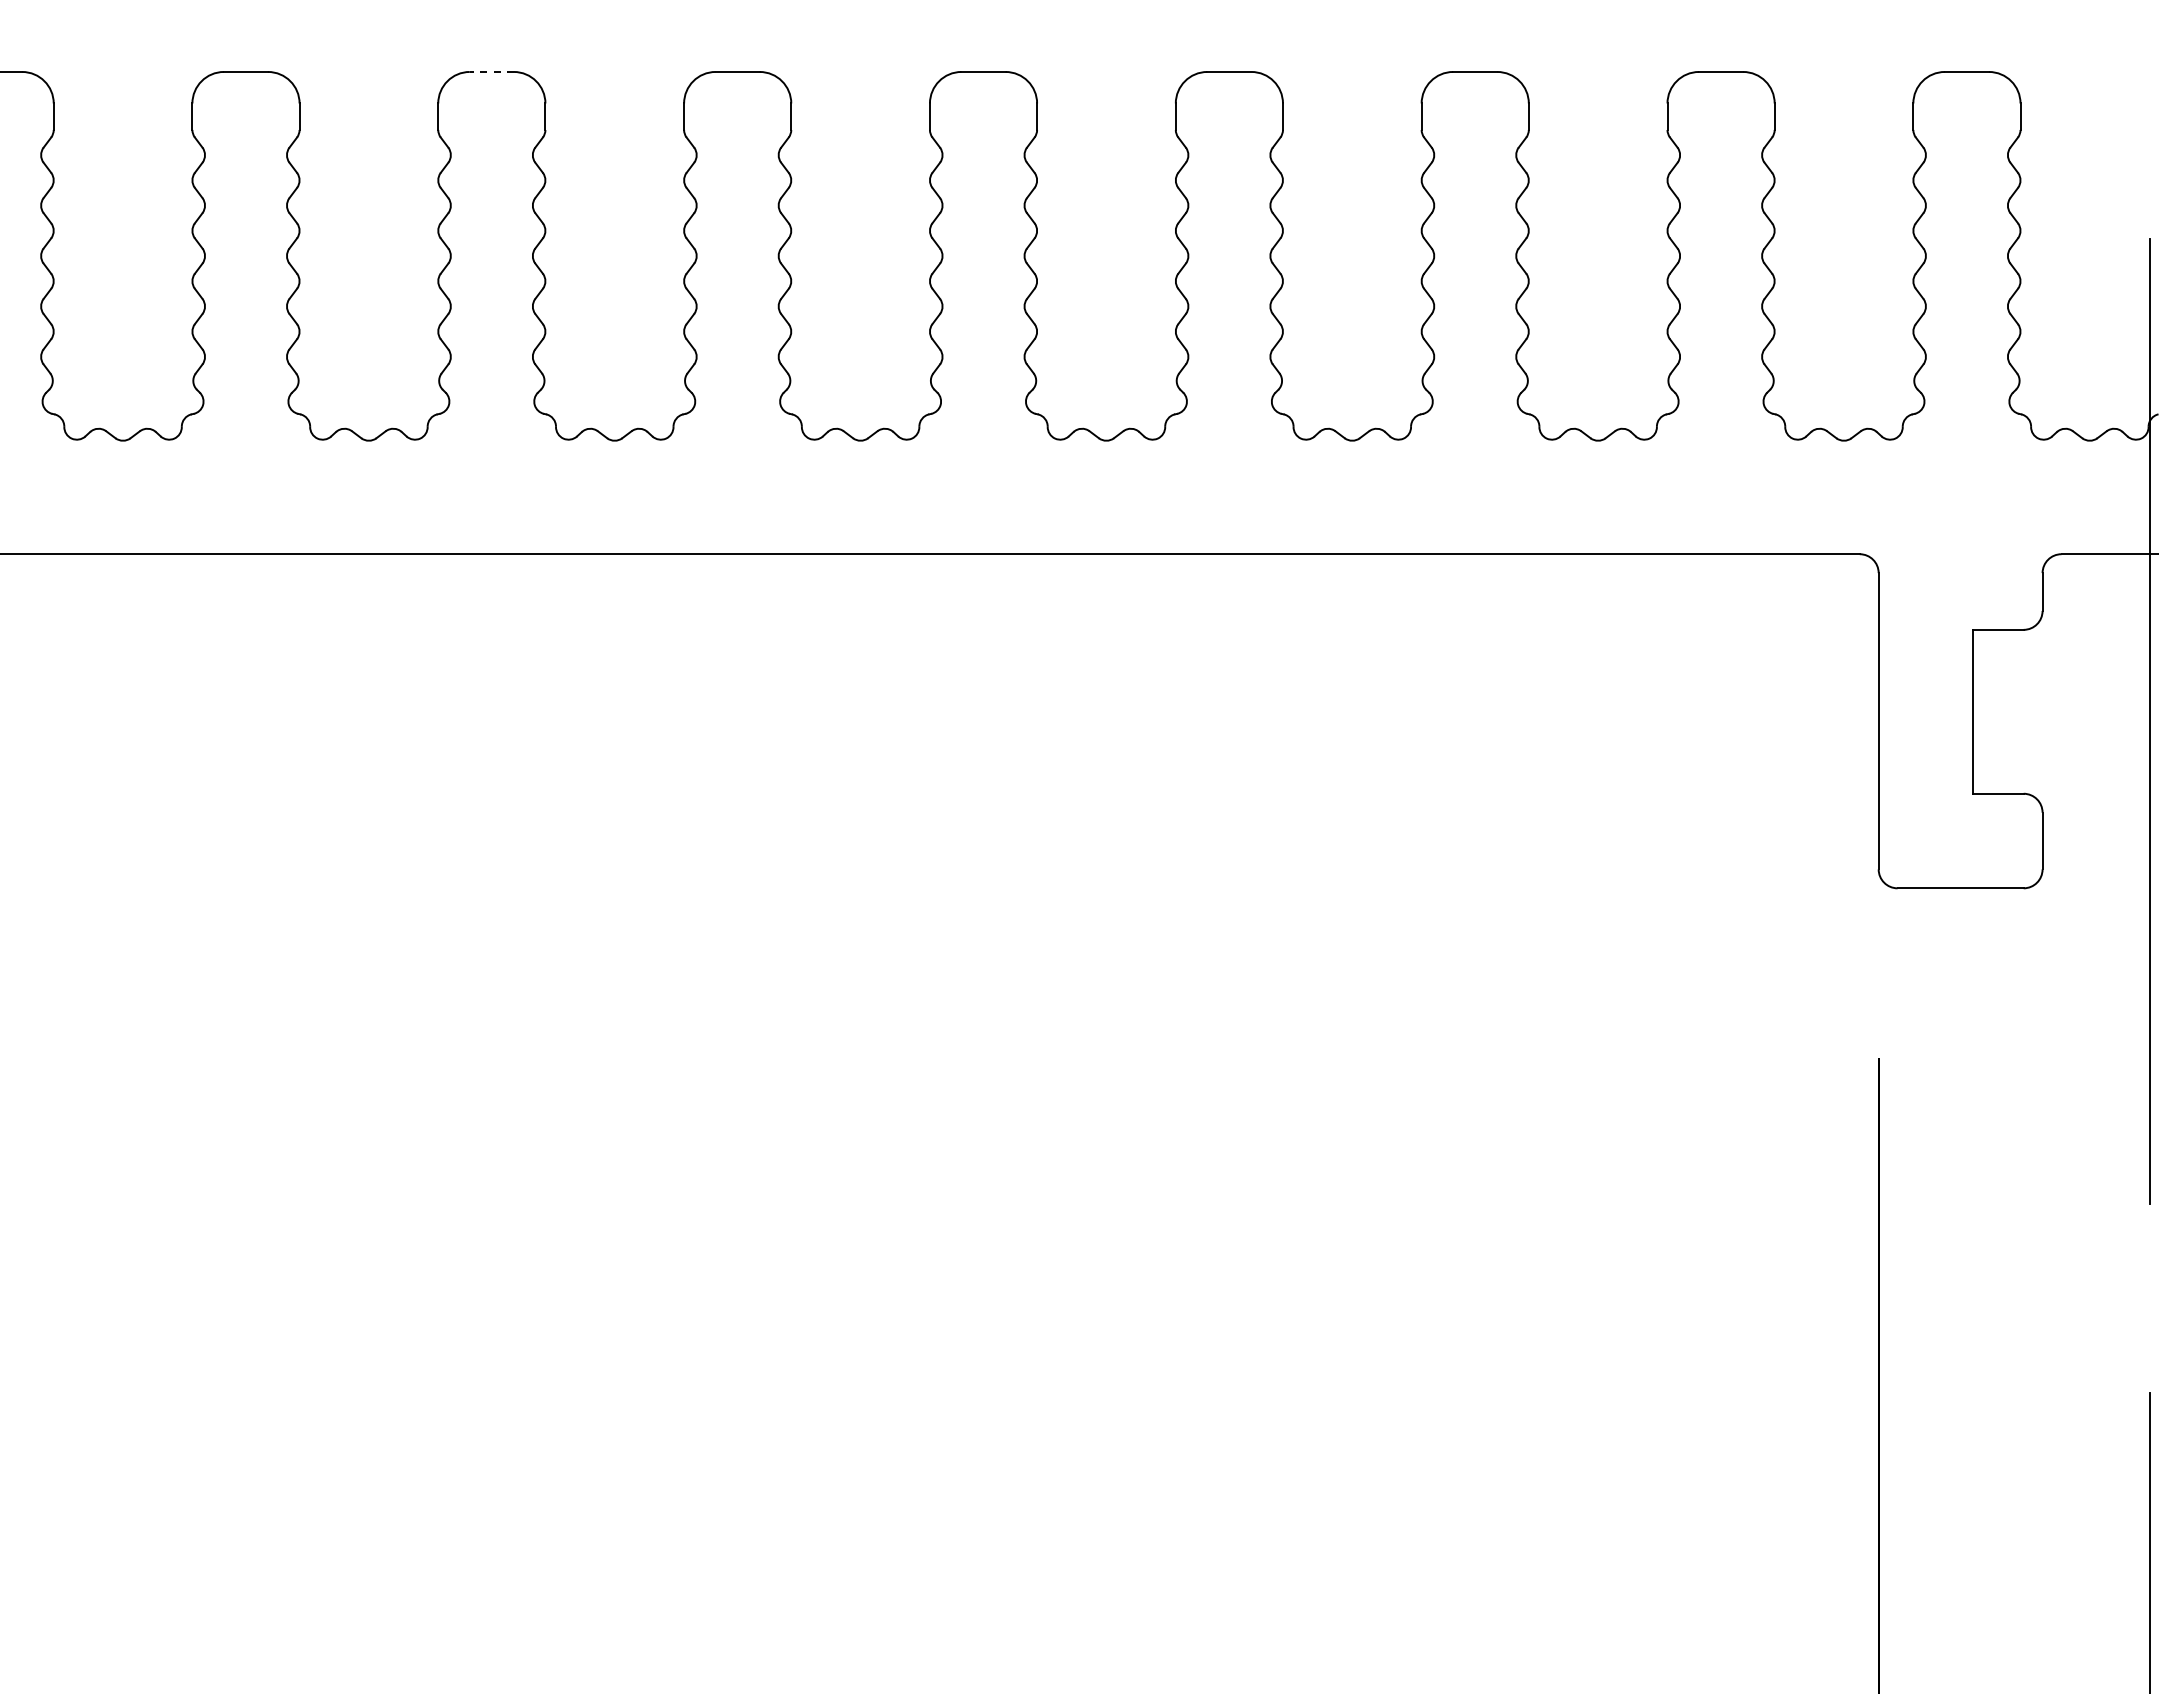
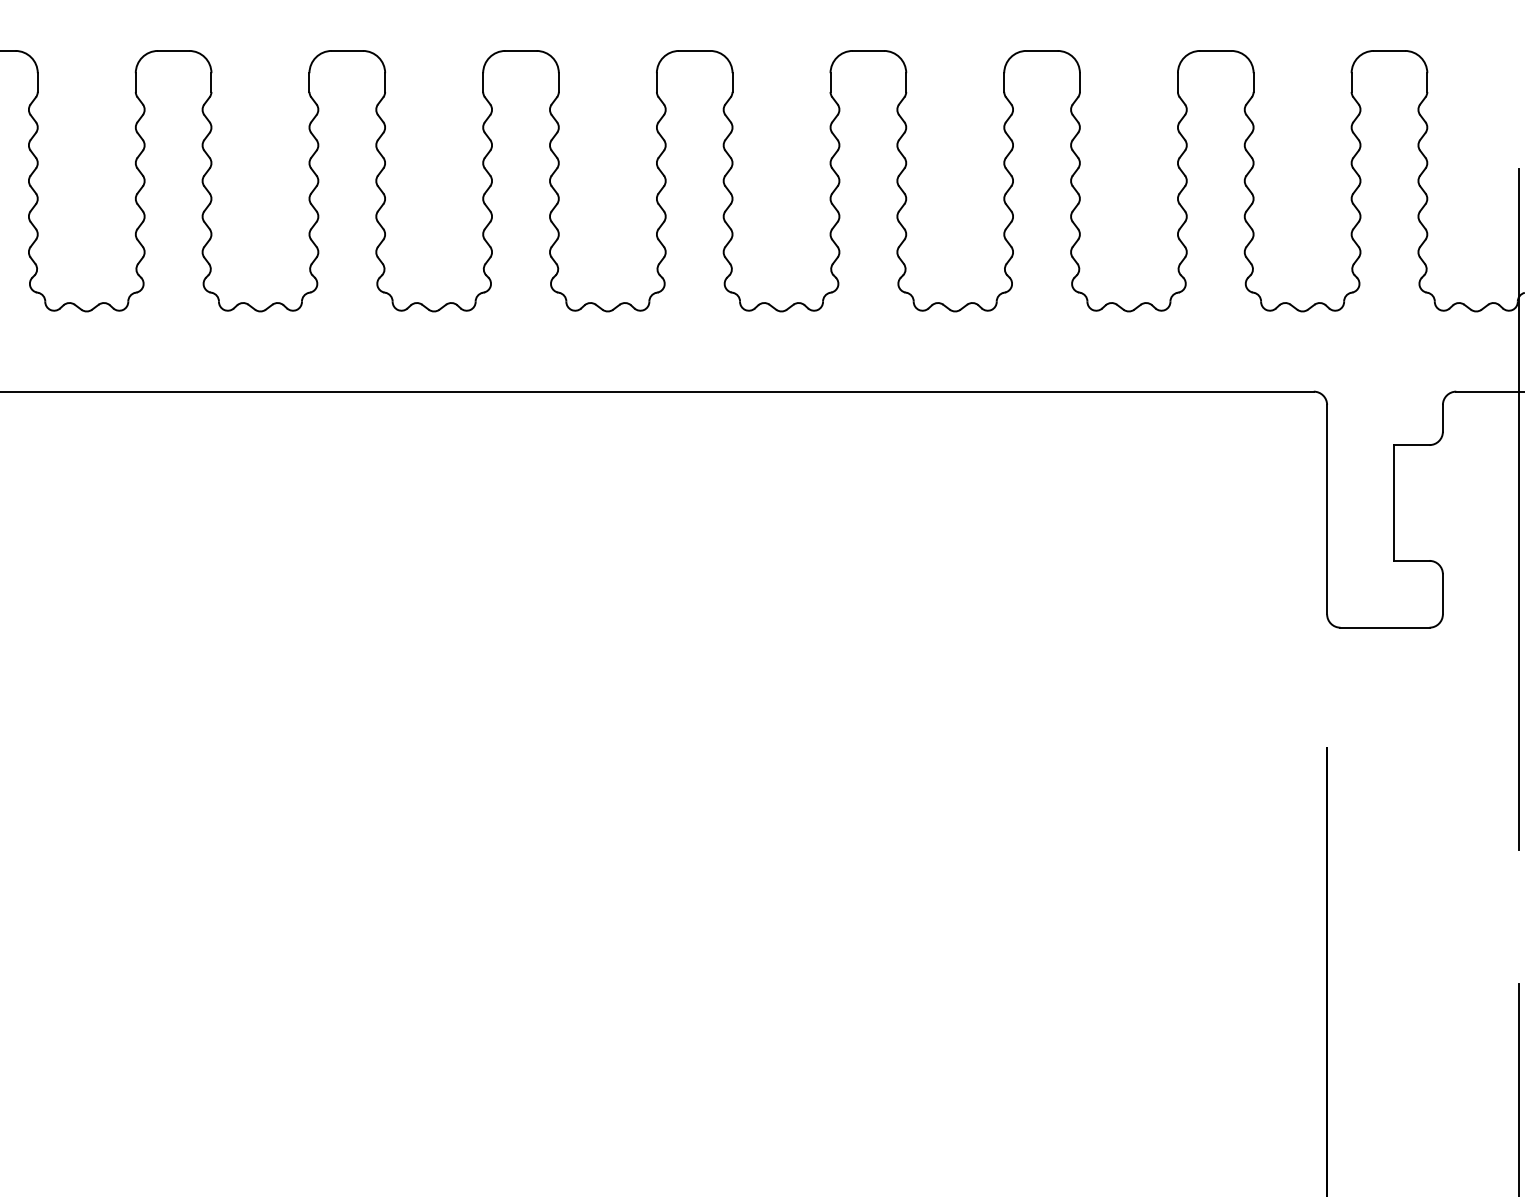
line: (491, 71) -> (347, 50), dashed -> solid

